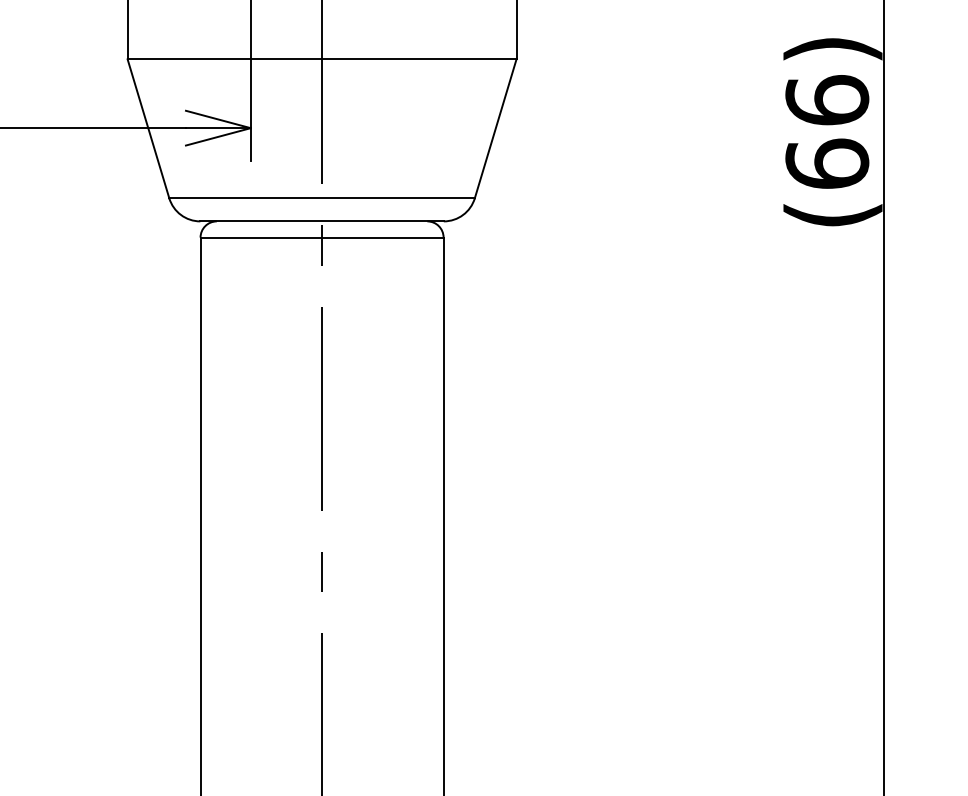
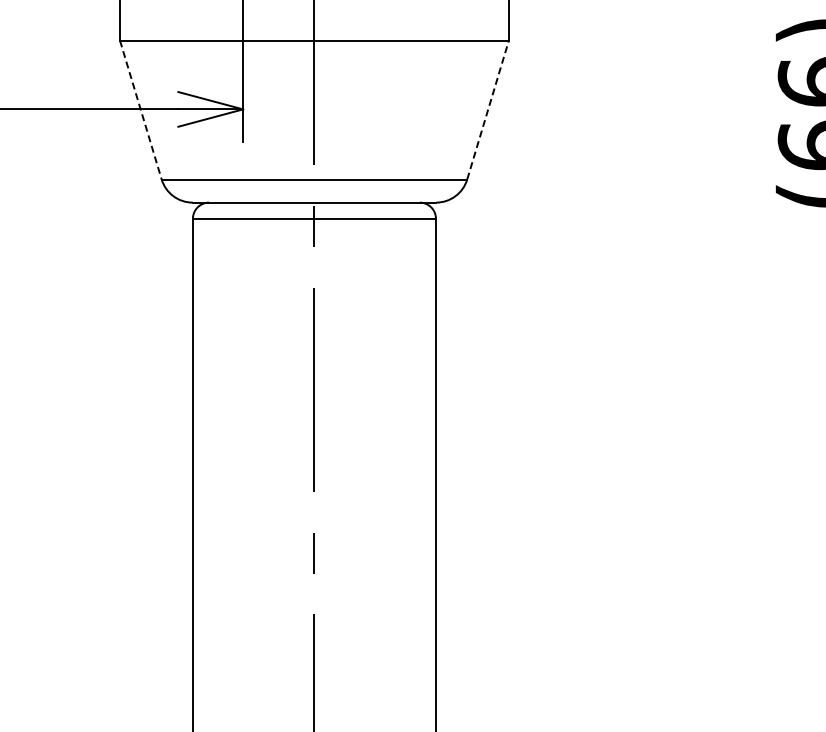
line: (148, 128) -> (140, 109), solid -> dashed
line: (495, 128) -> (487, 109), solid -> dashed

